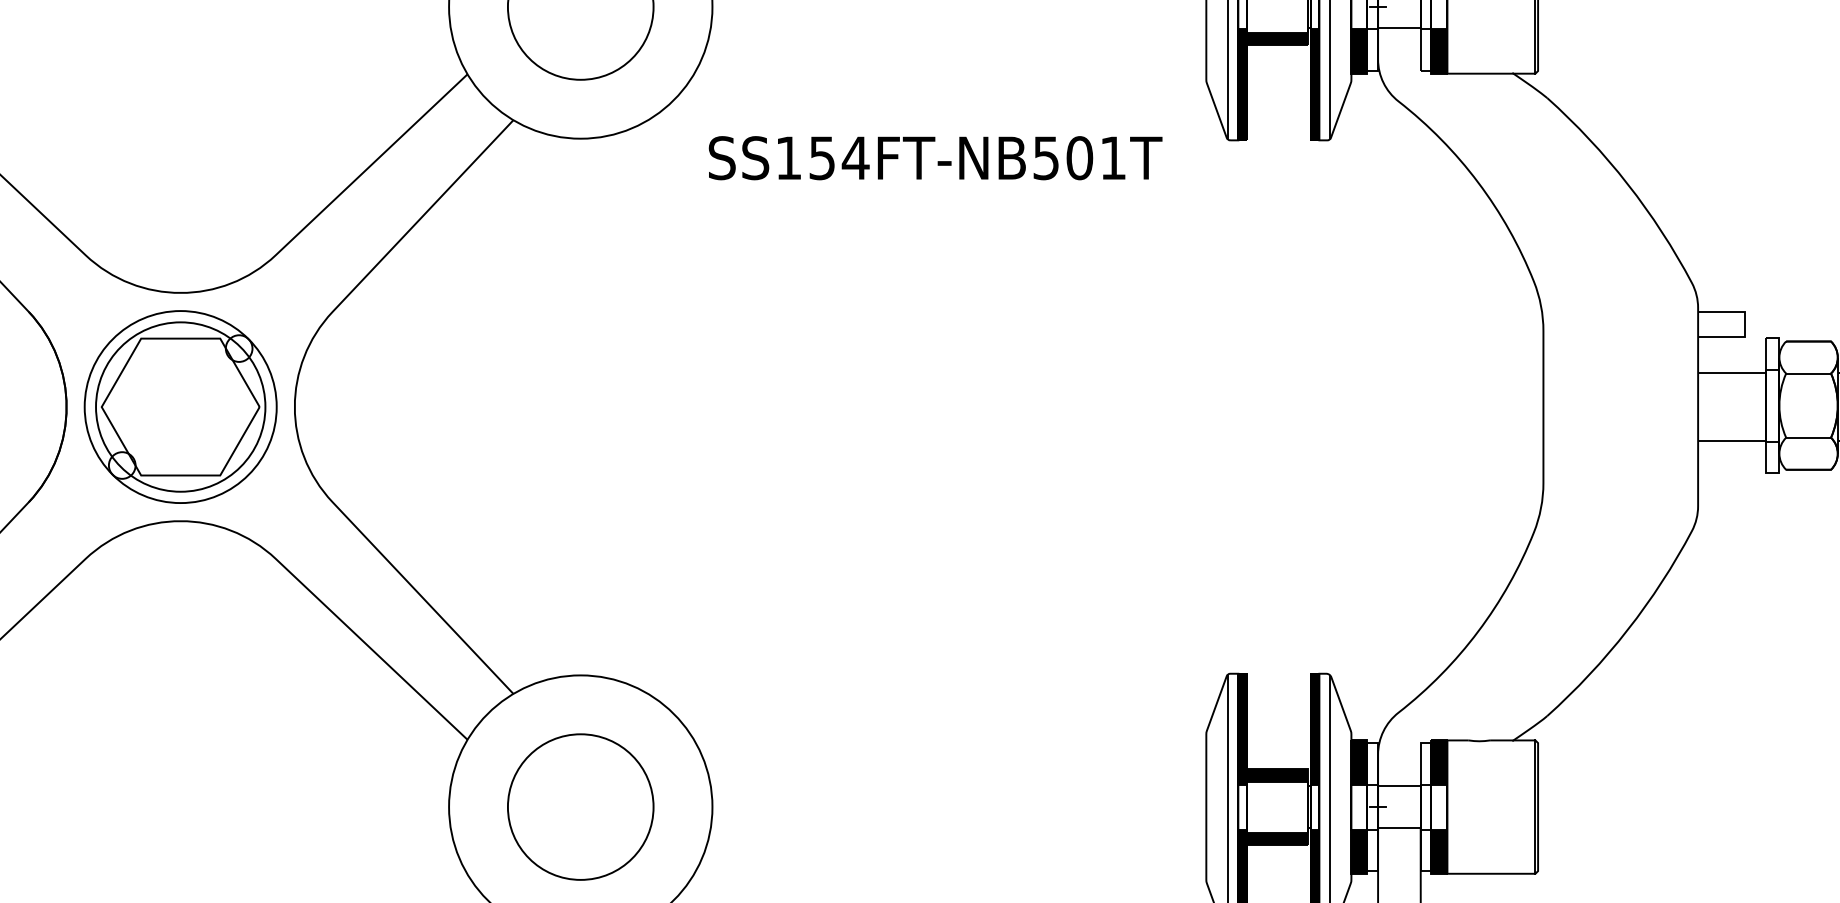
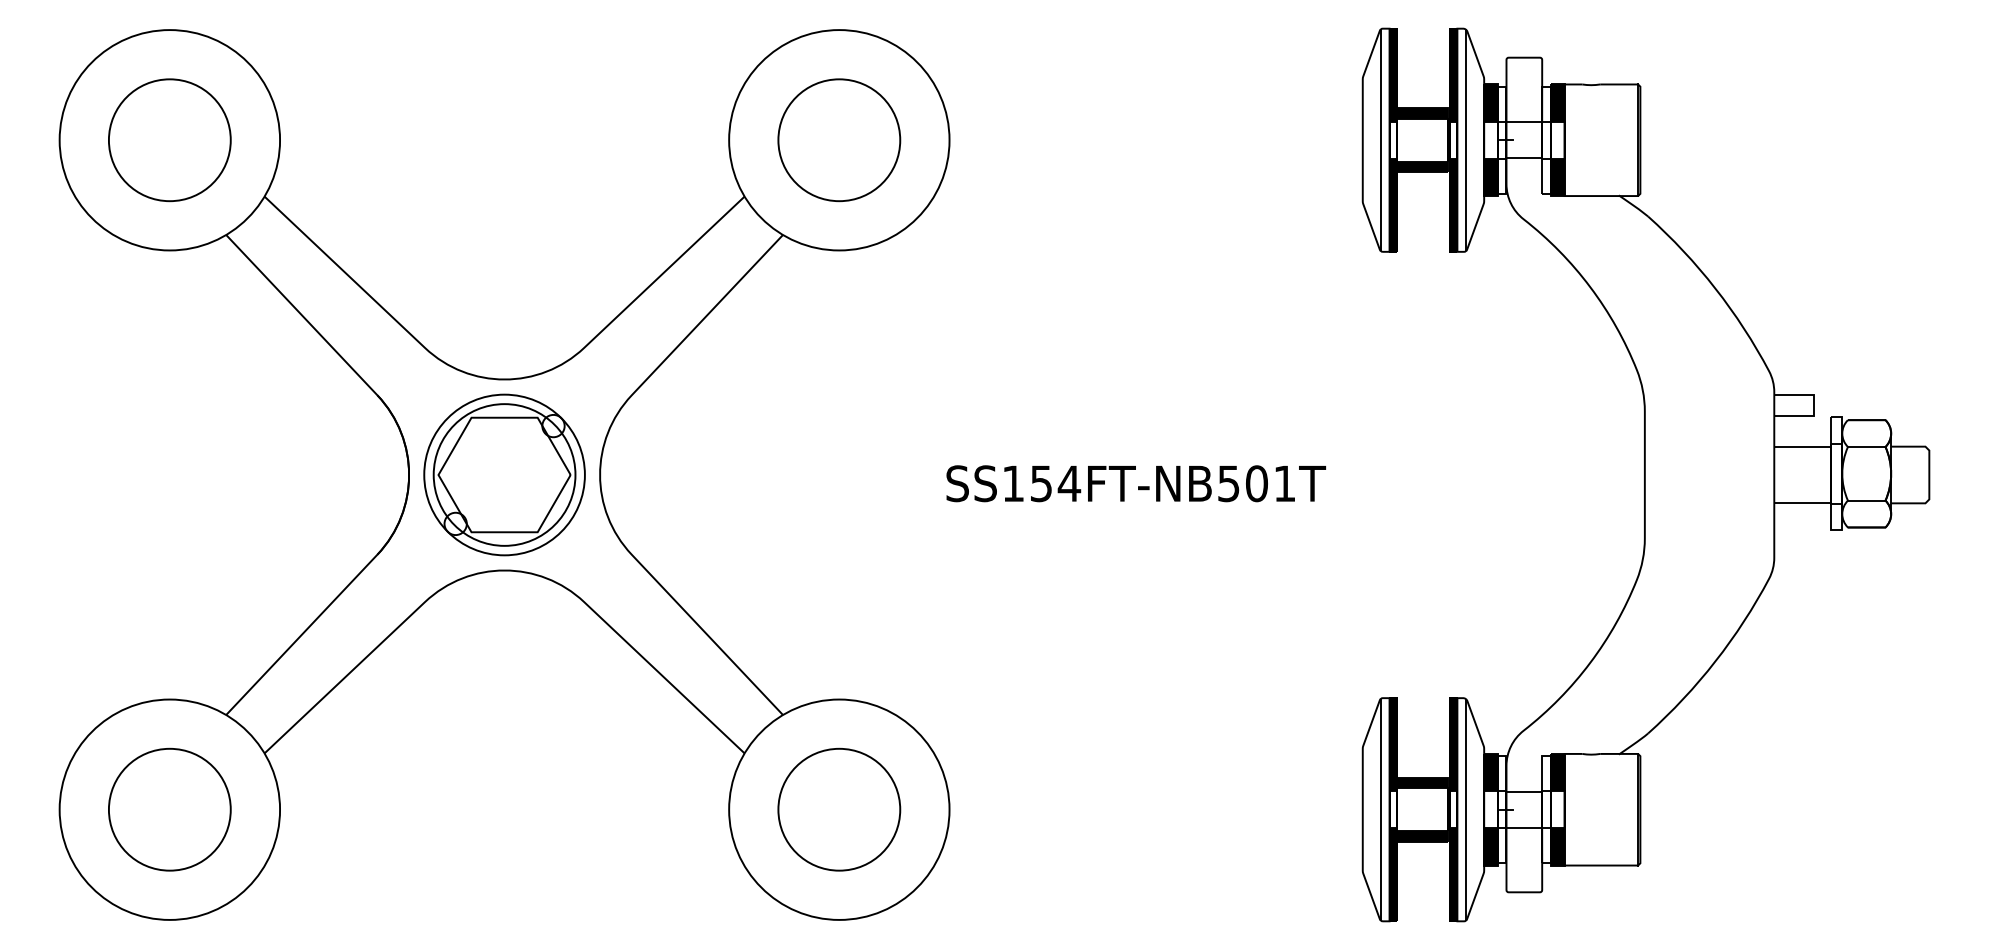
text: (934, 157) -> (1135, 483), moved

